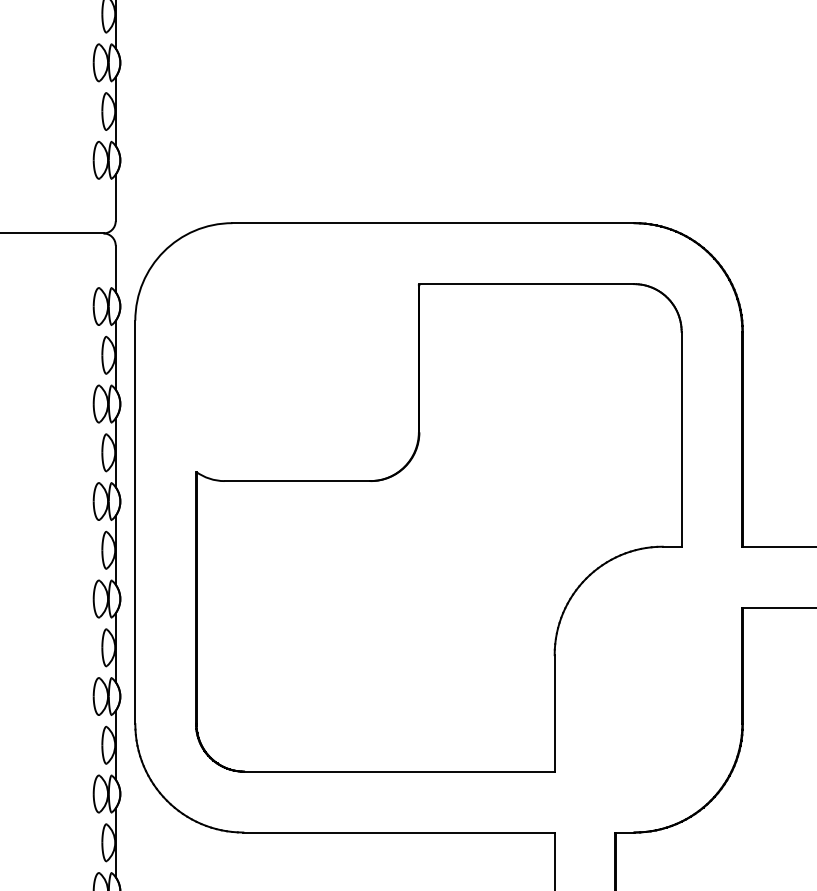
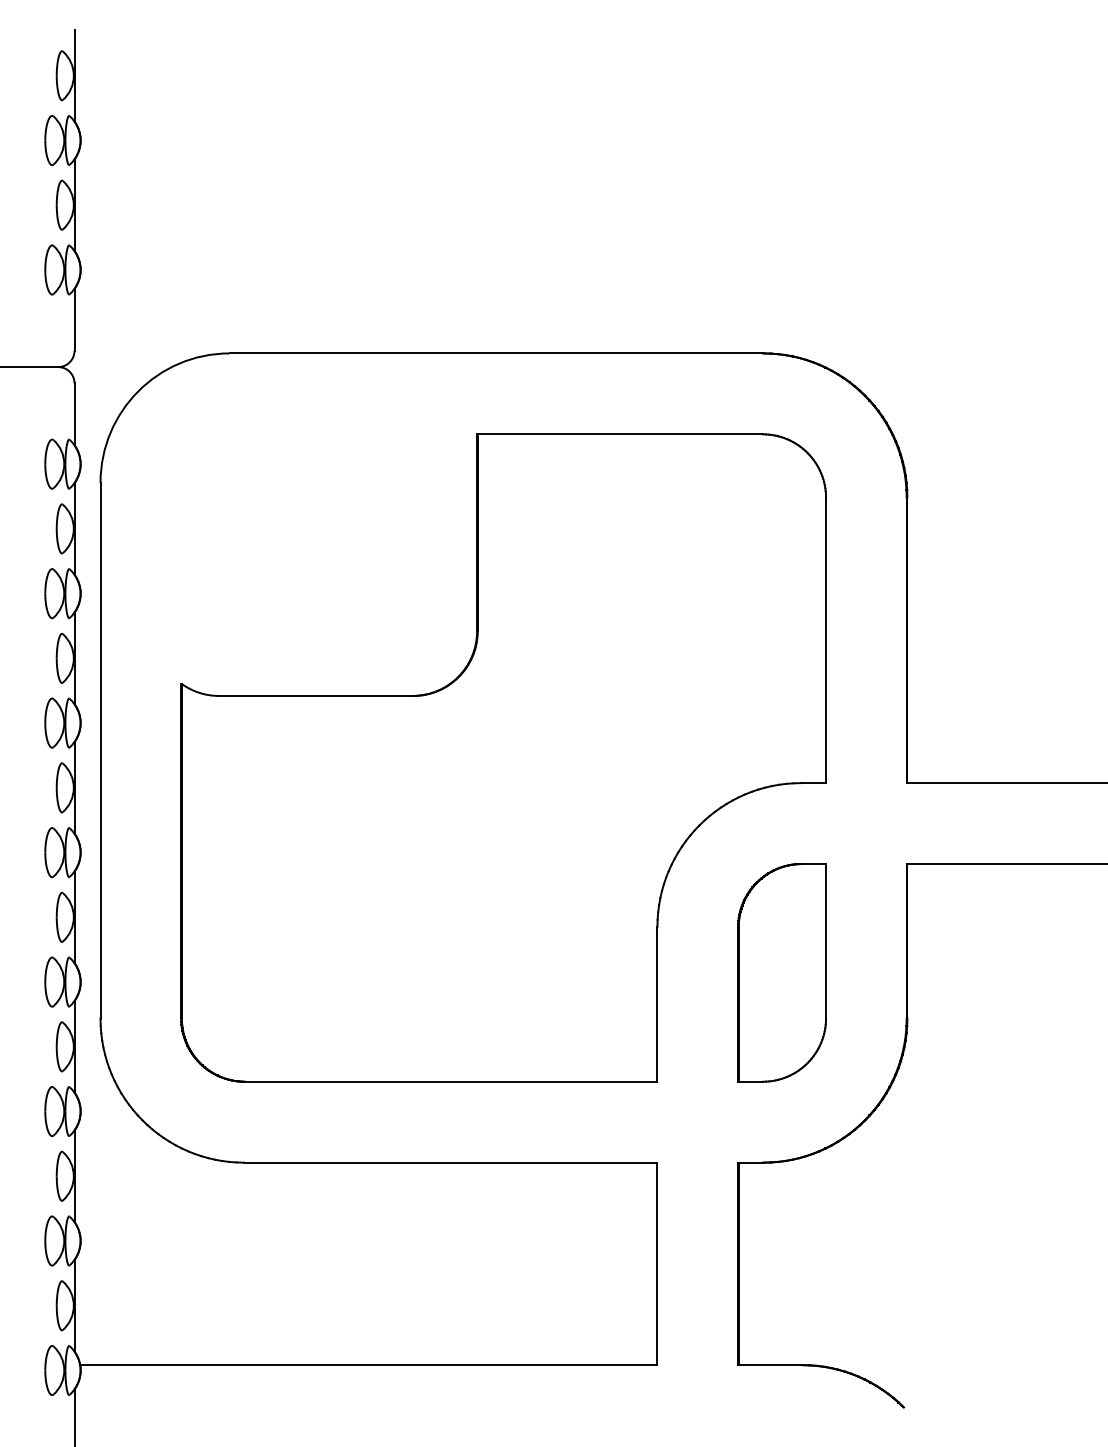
part: (648, 689) -> (781, 972), added

